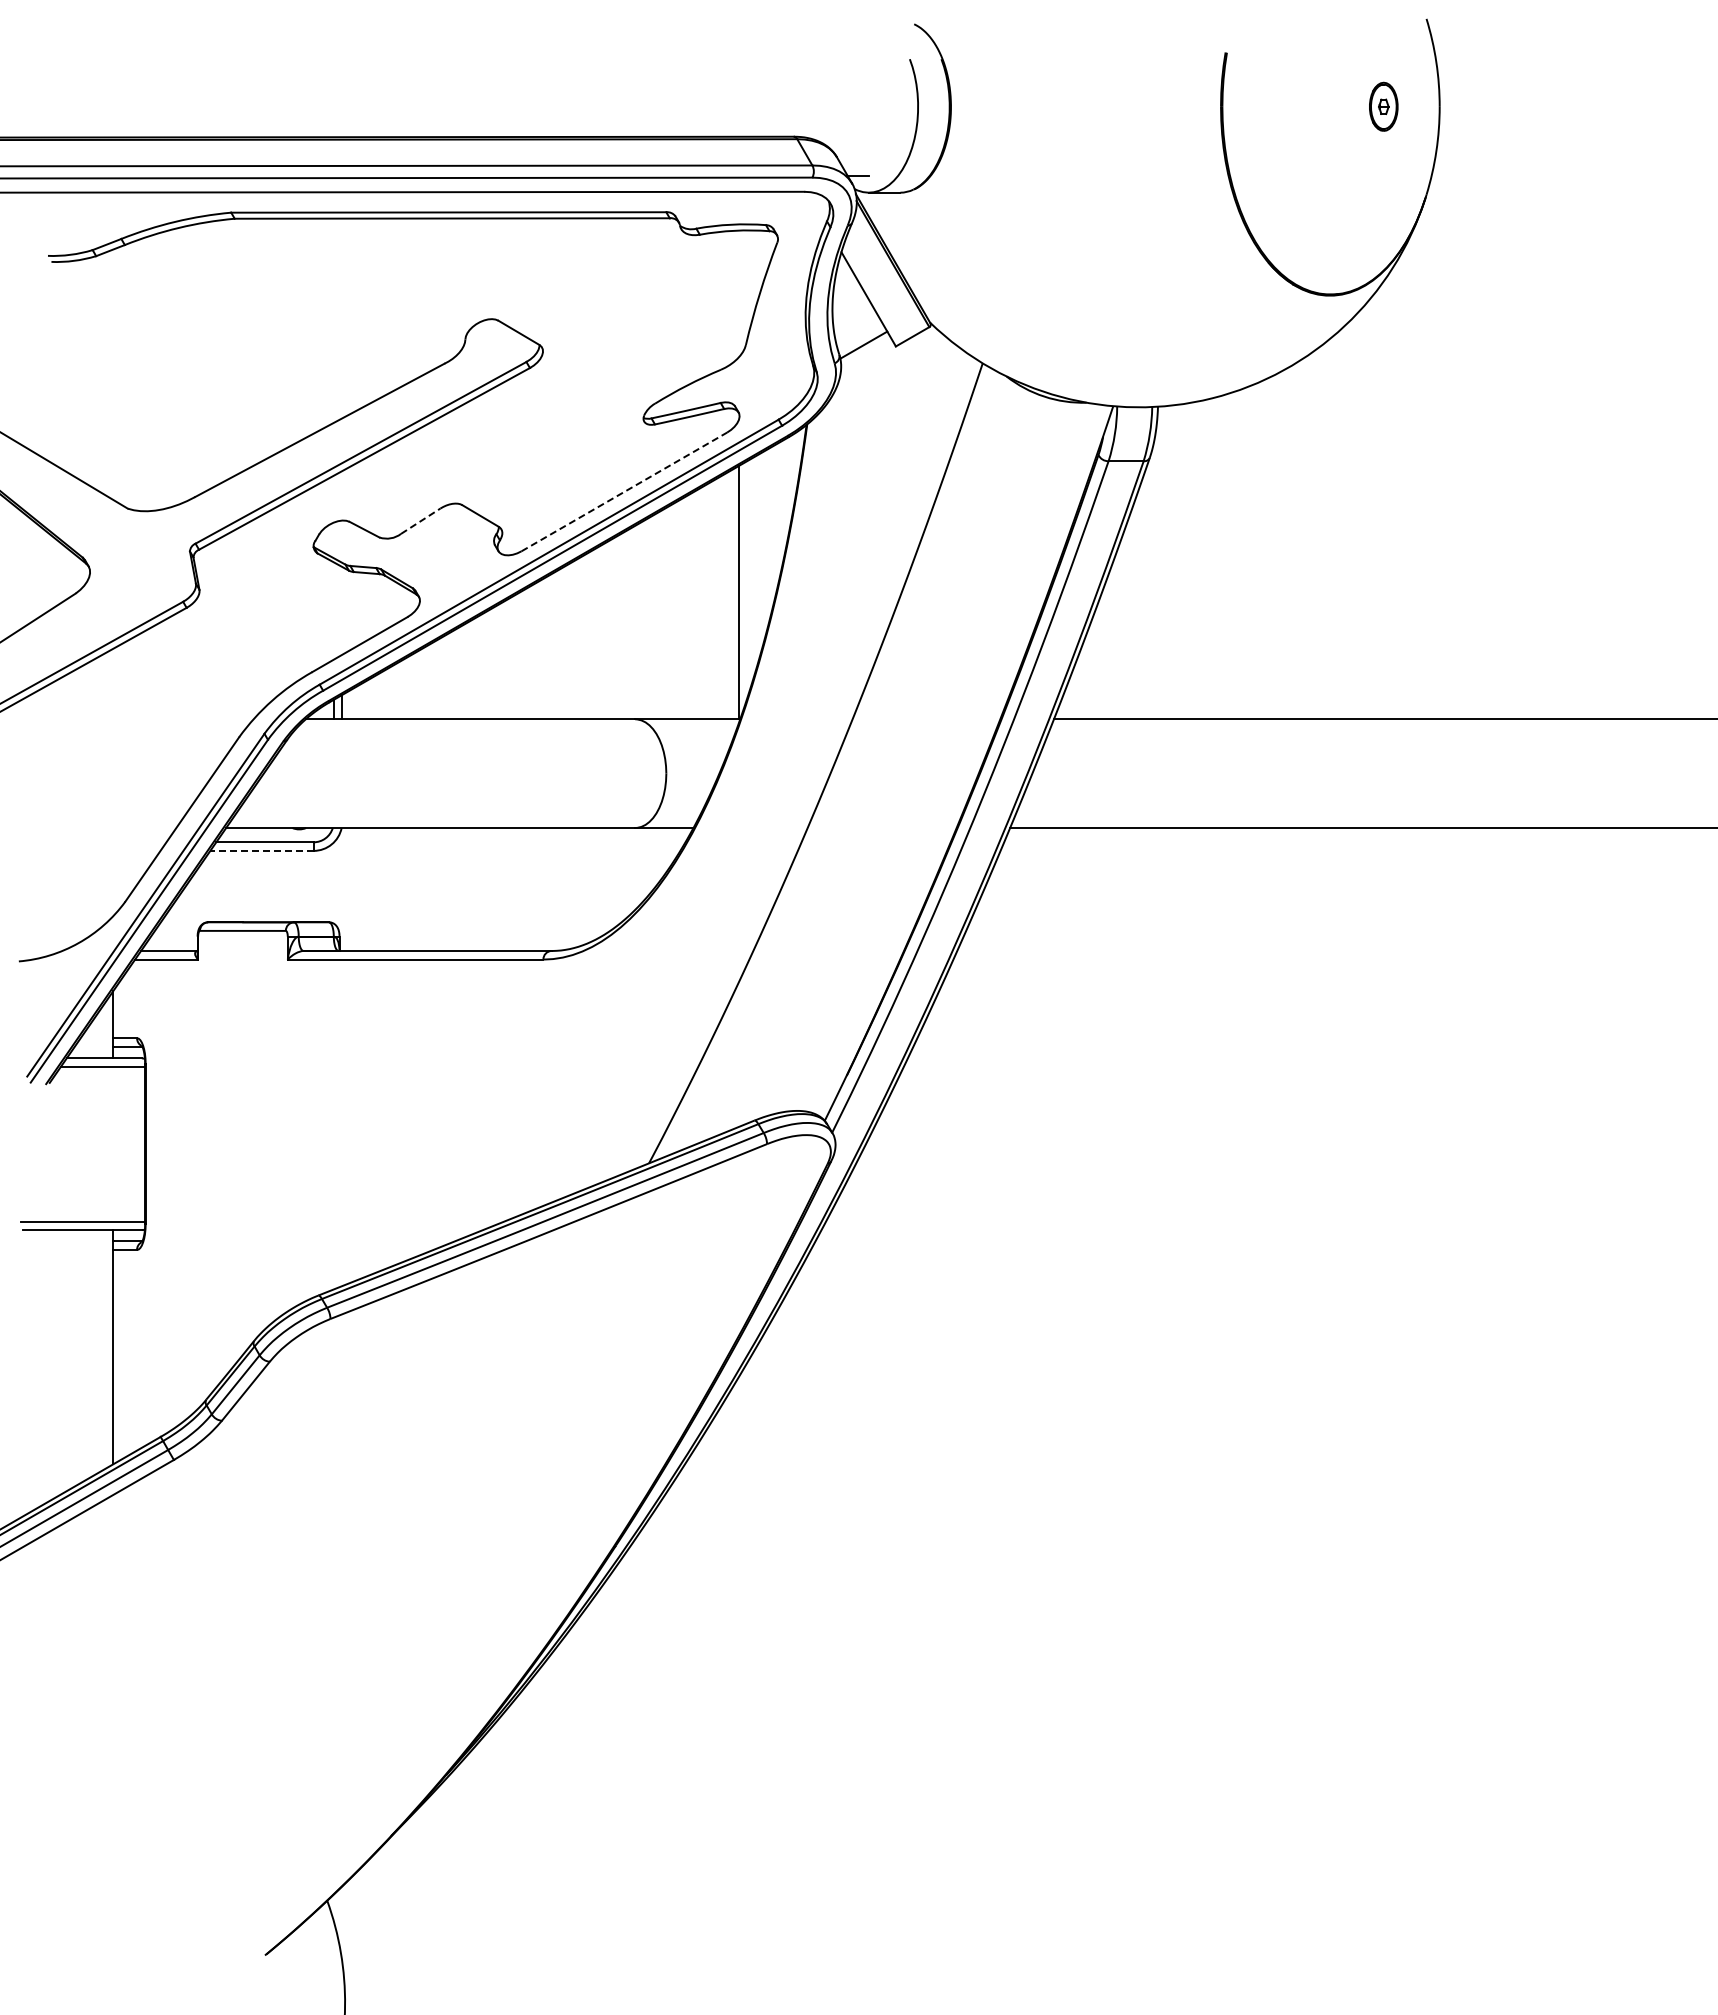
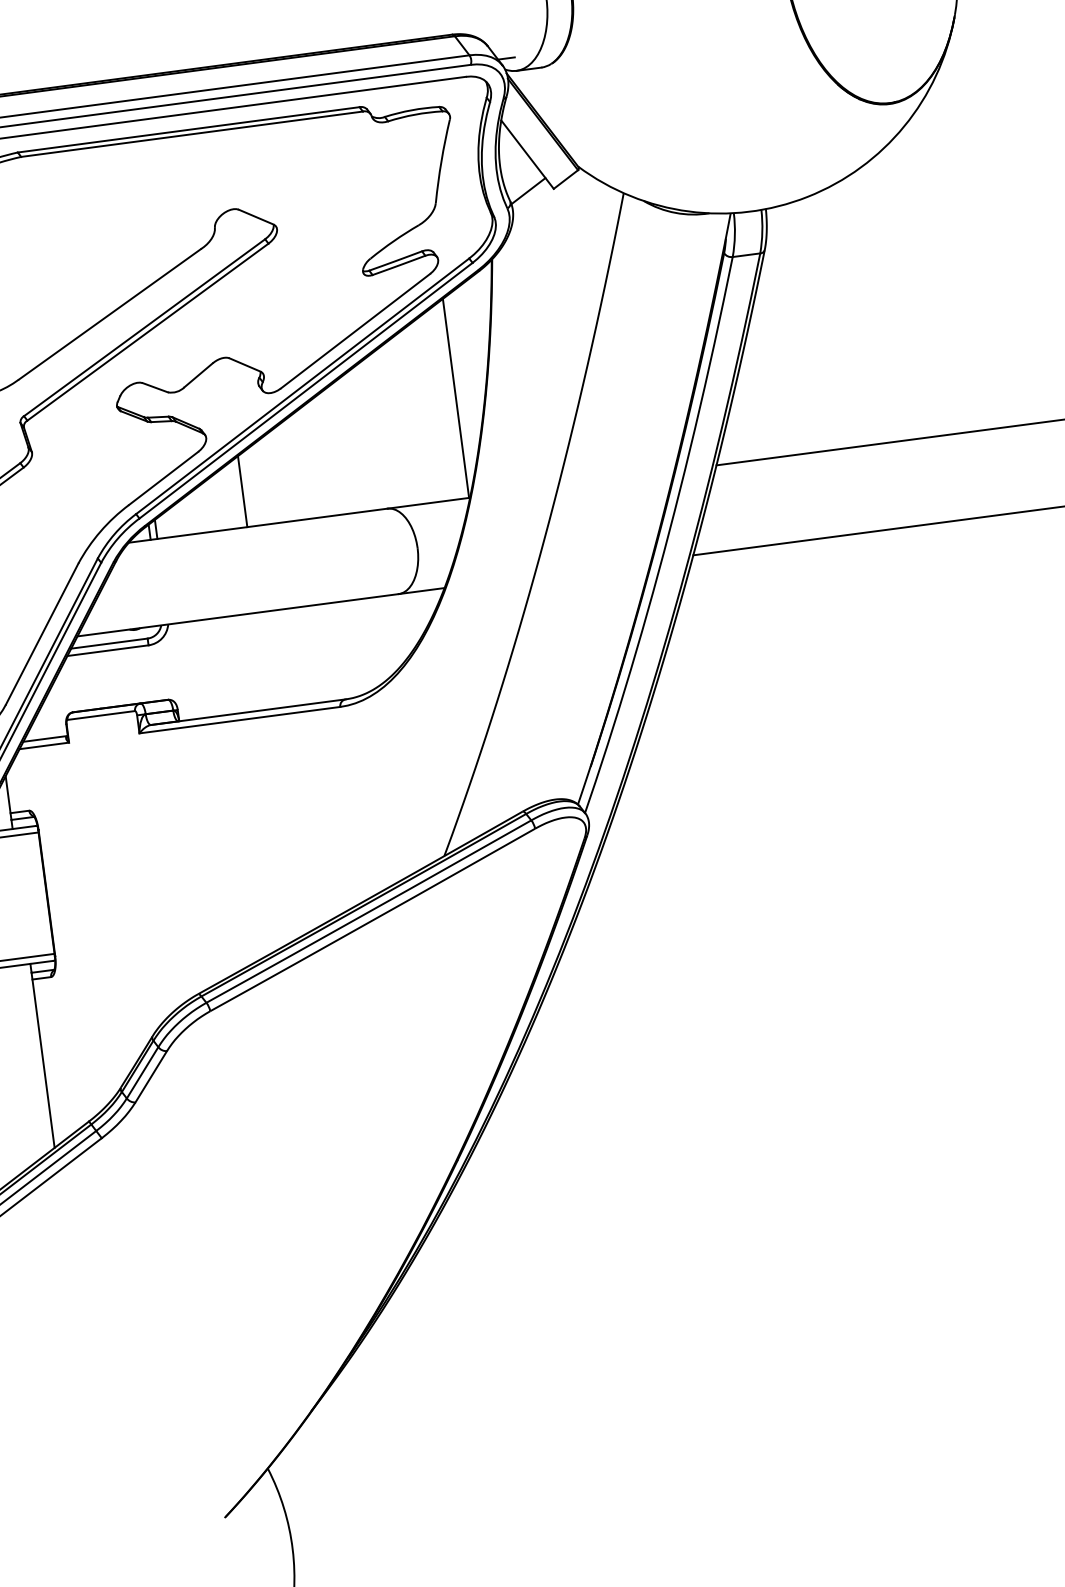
line: (624, 491) -> (355, 330), dashed -> solid
line: (421, 520) -> (199, 374), dashed -> solid
line: (456, 673) -> (242, 491), added
line: (261, 850) -> (107, 650), dashed -> solid

